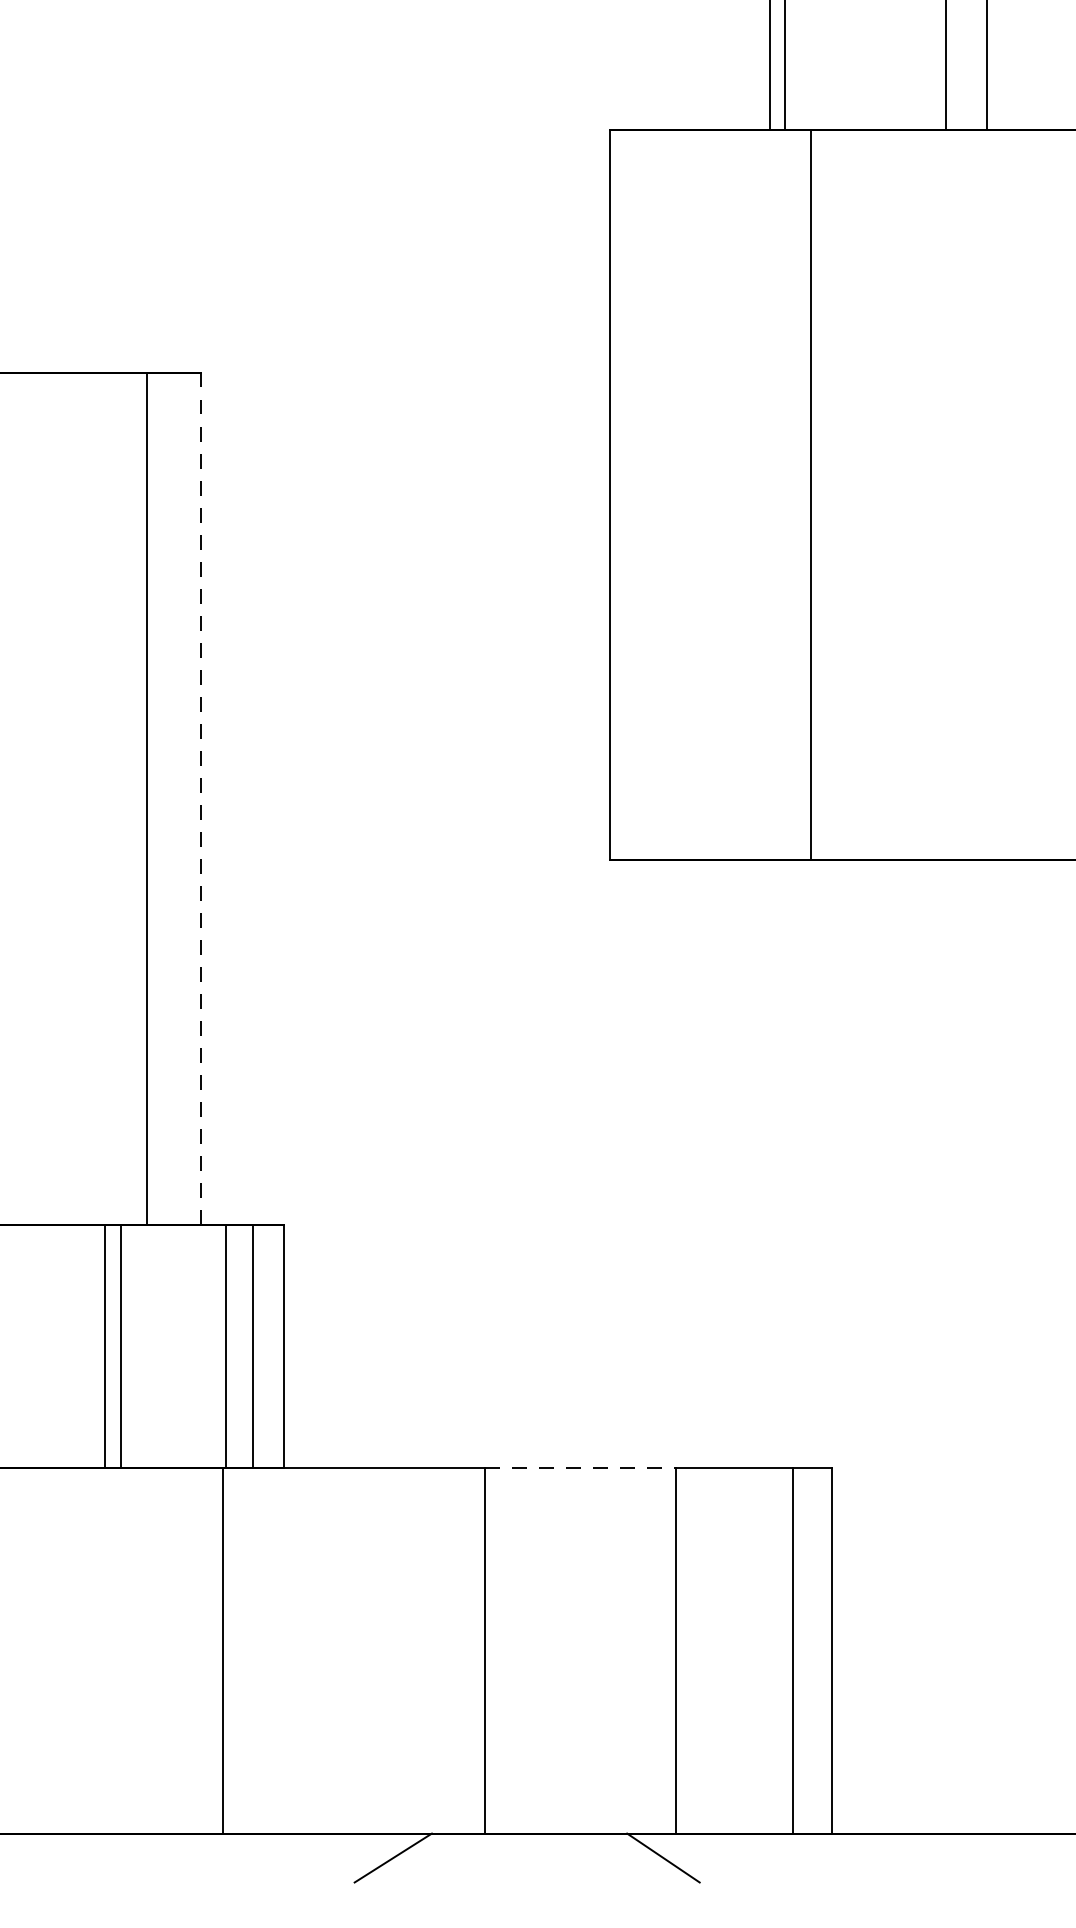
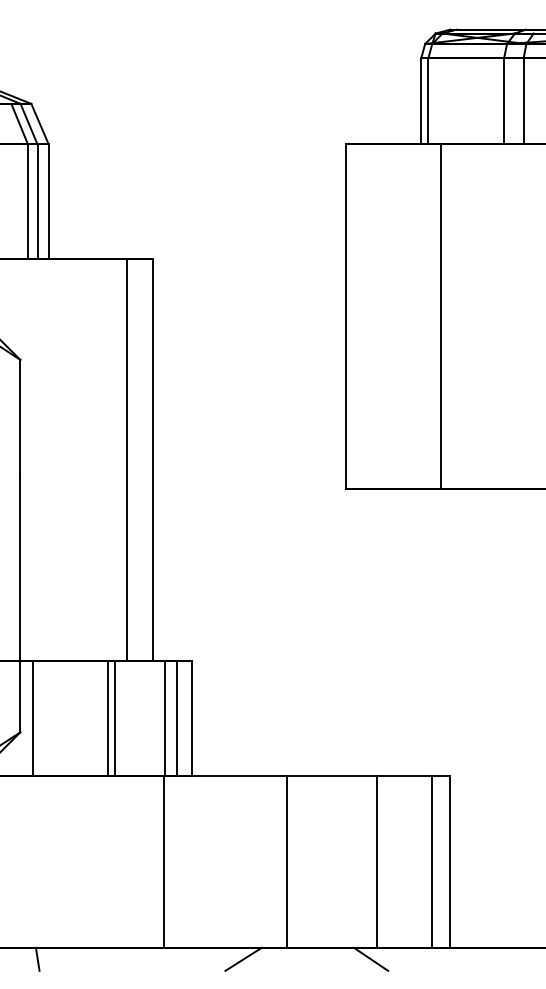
line: (199, 800) -> (152, 460), dashed -> solid
line: (581, 1468) -> (332, 775), dashed -> solid

